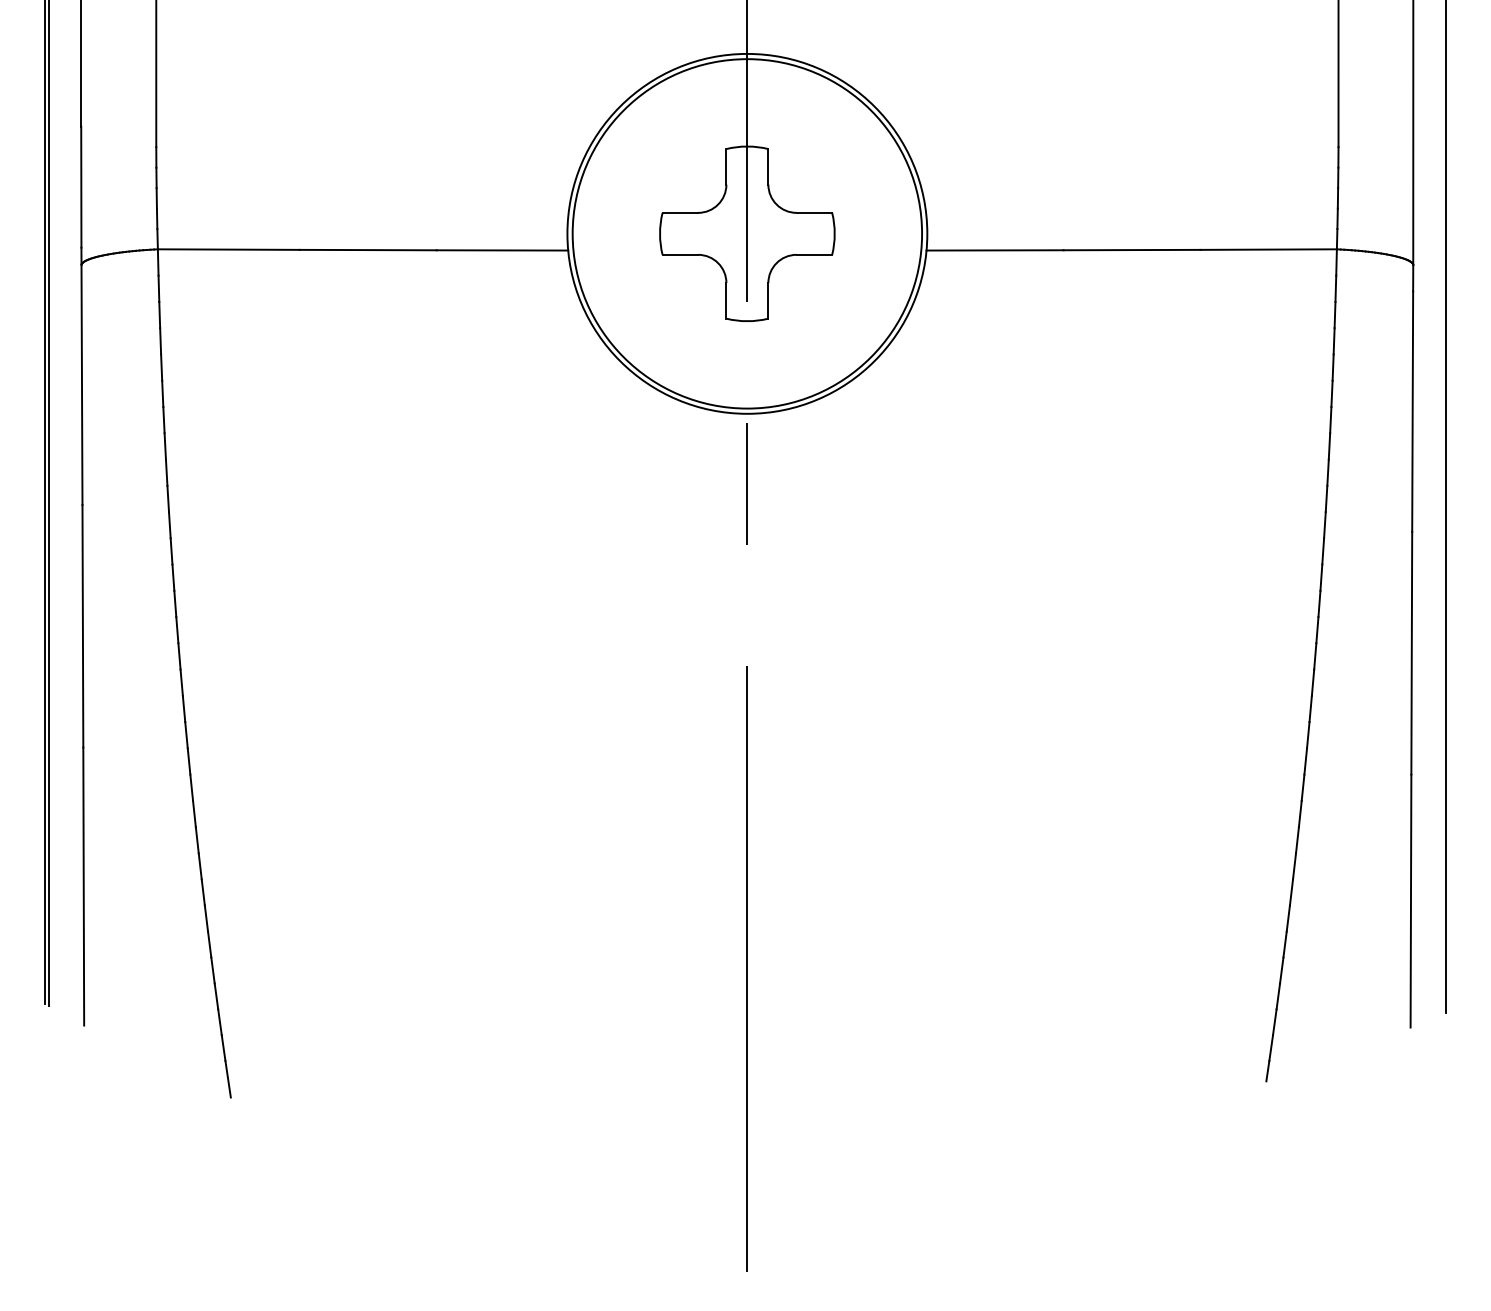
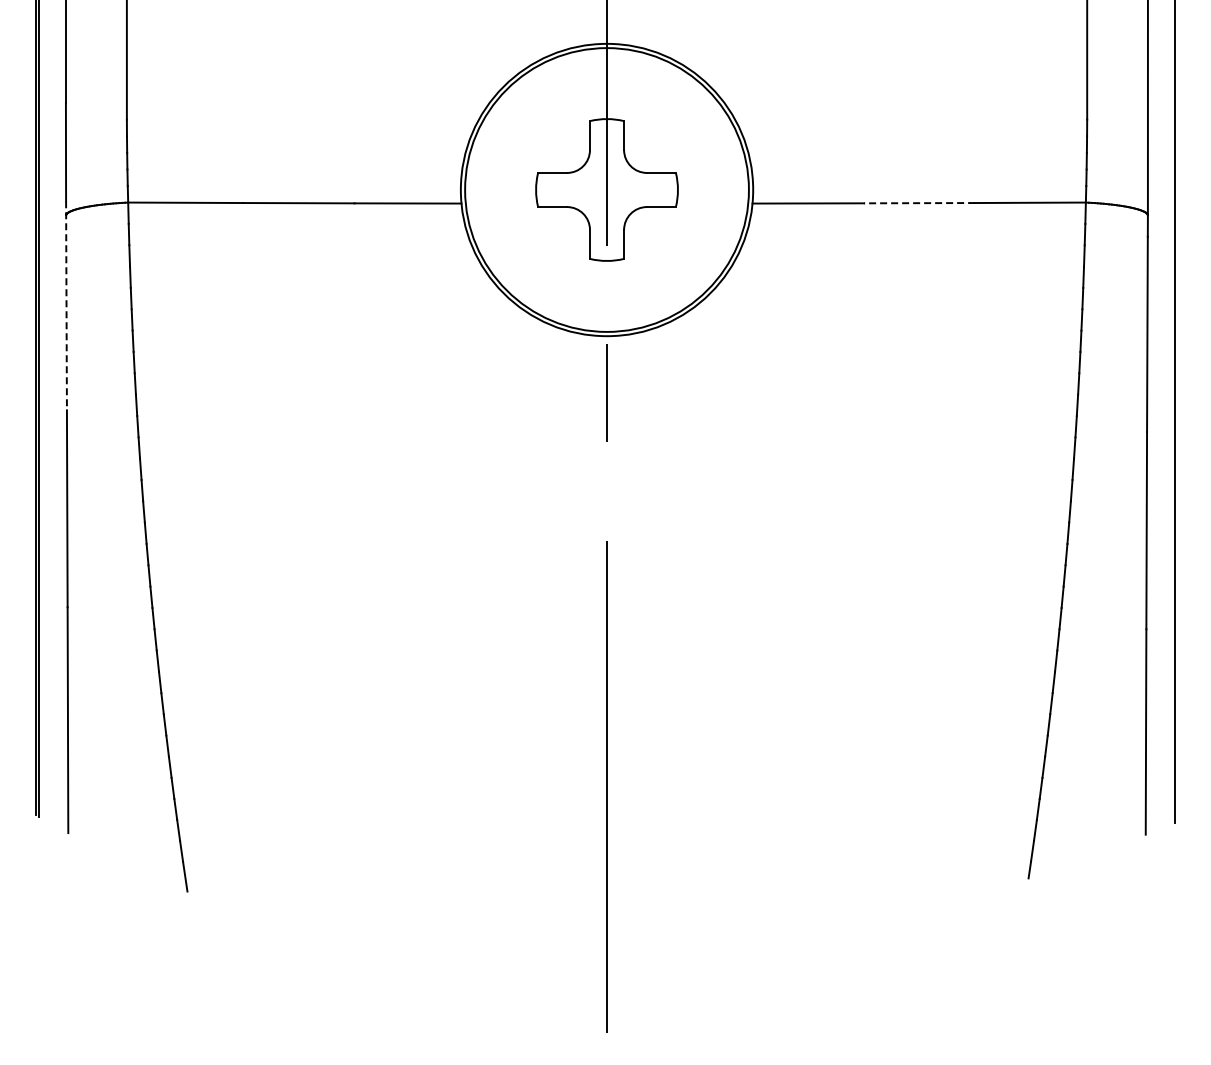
line: (1132, 250) -> (919, 203), solid -> dashed
line: (81, 376) -> (66, 305), solid -> dashed

